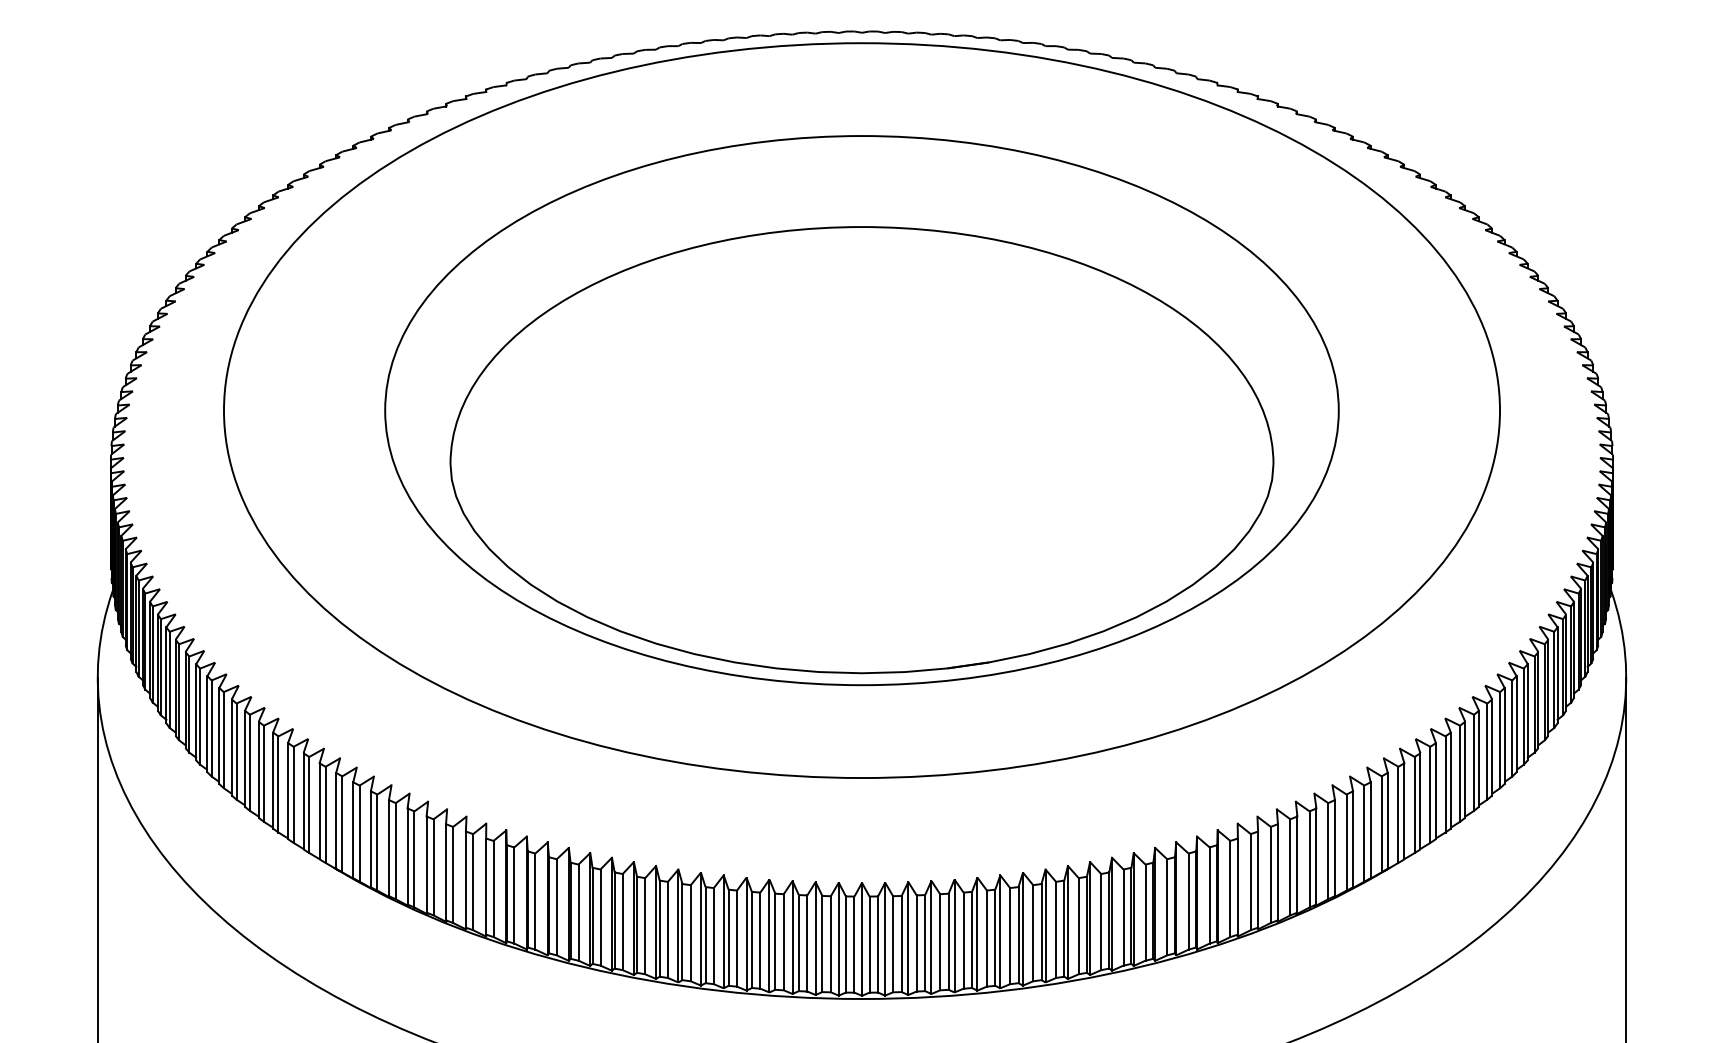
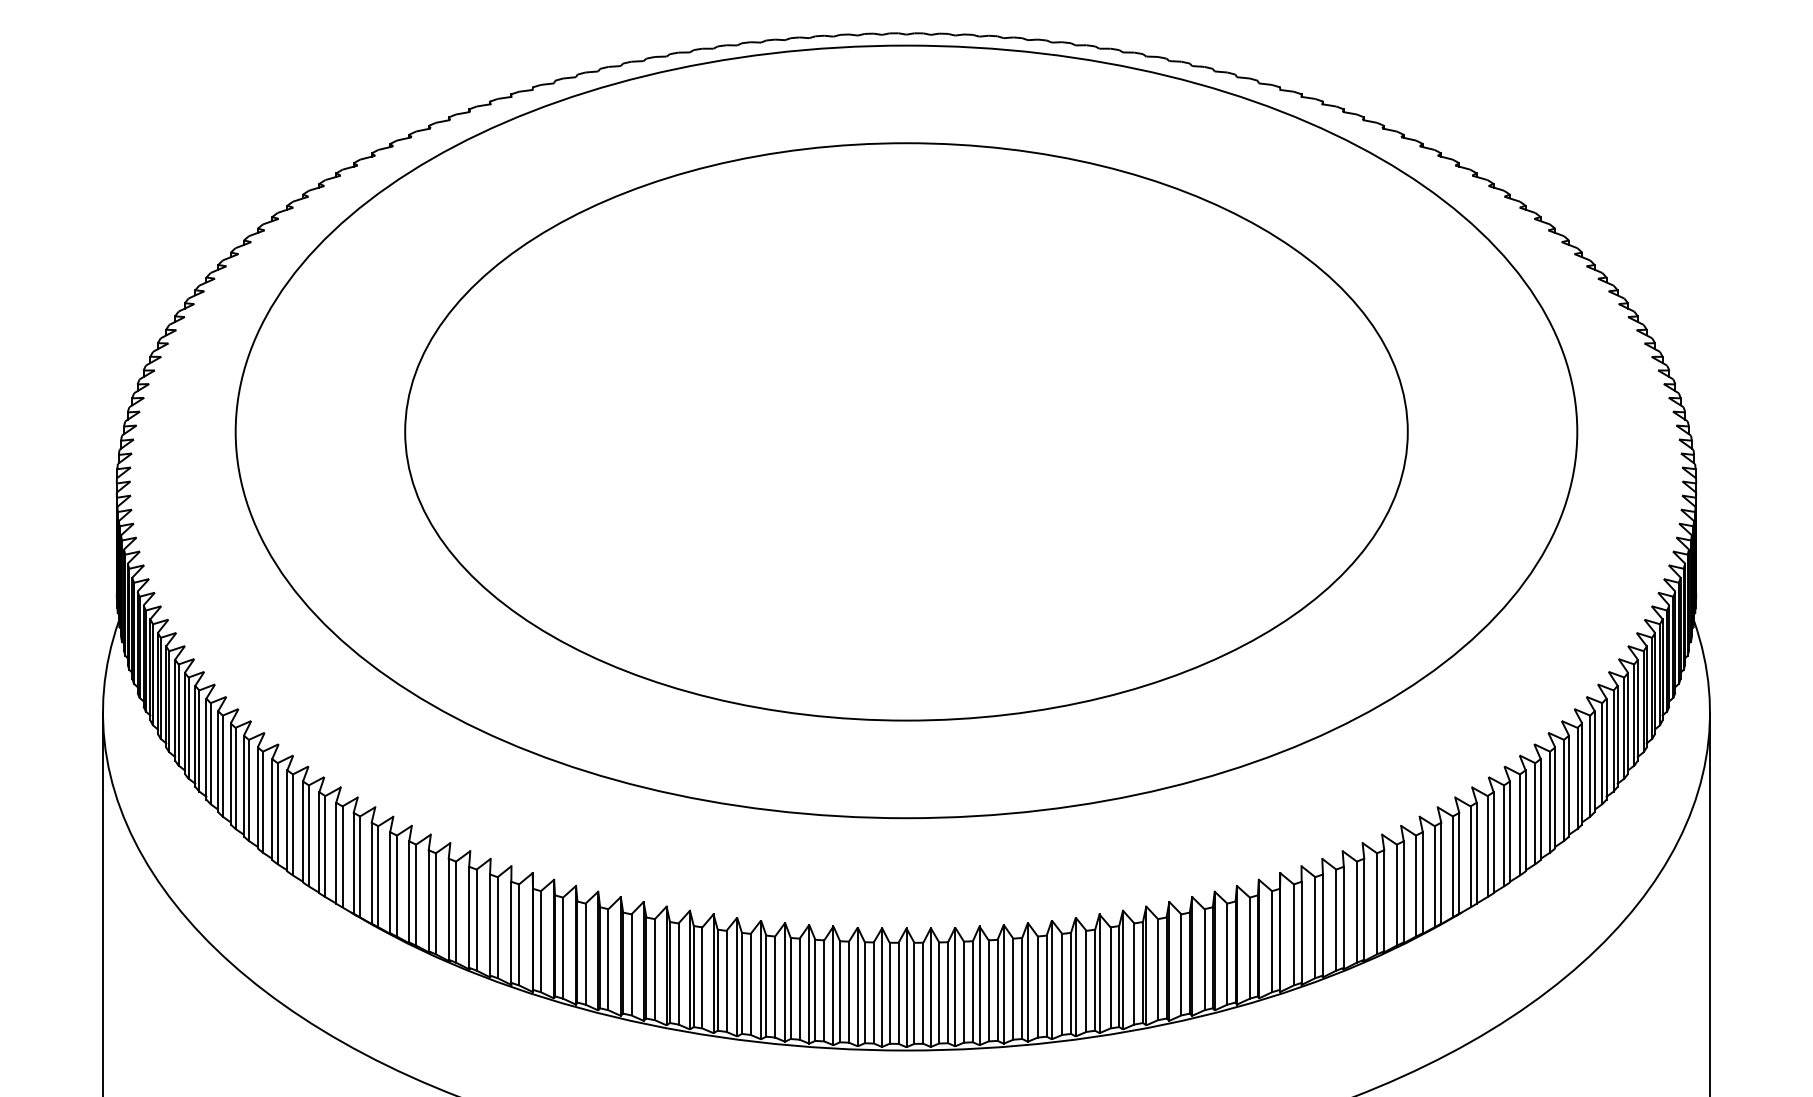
part: (861, 450) -> (905, 473), removed

